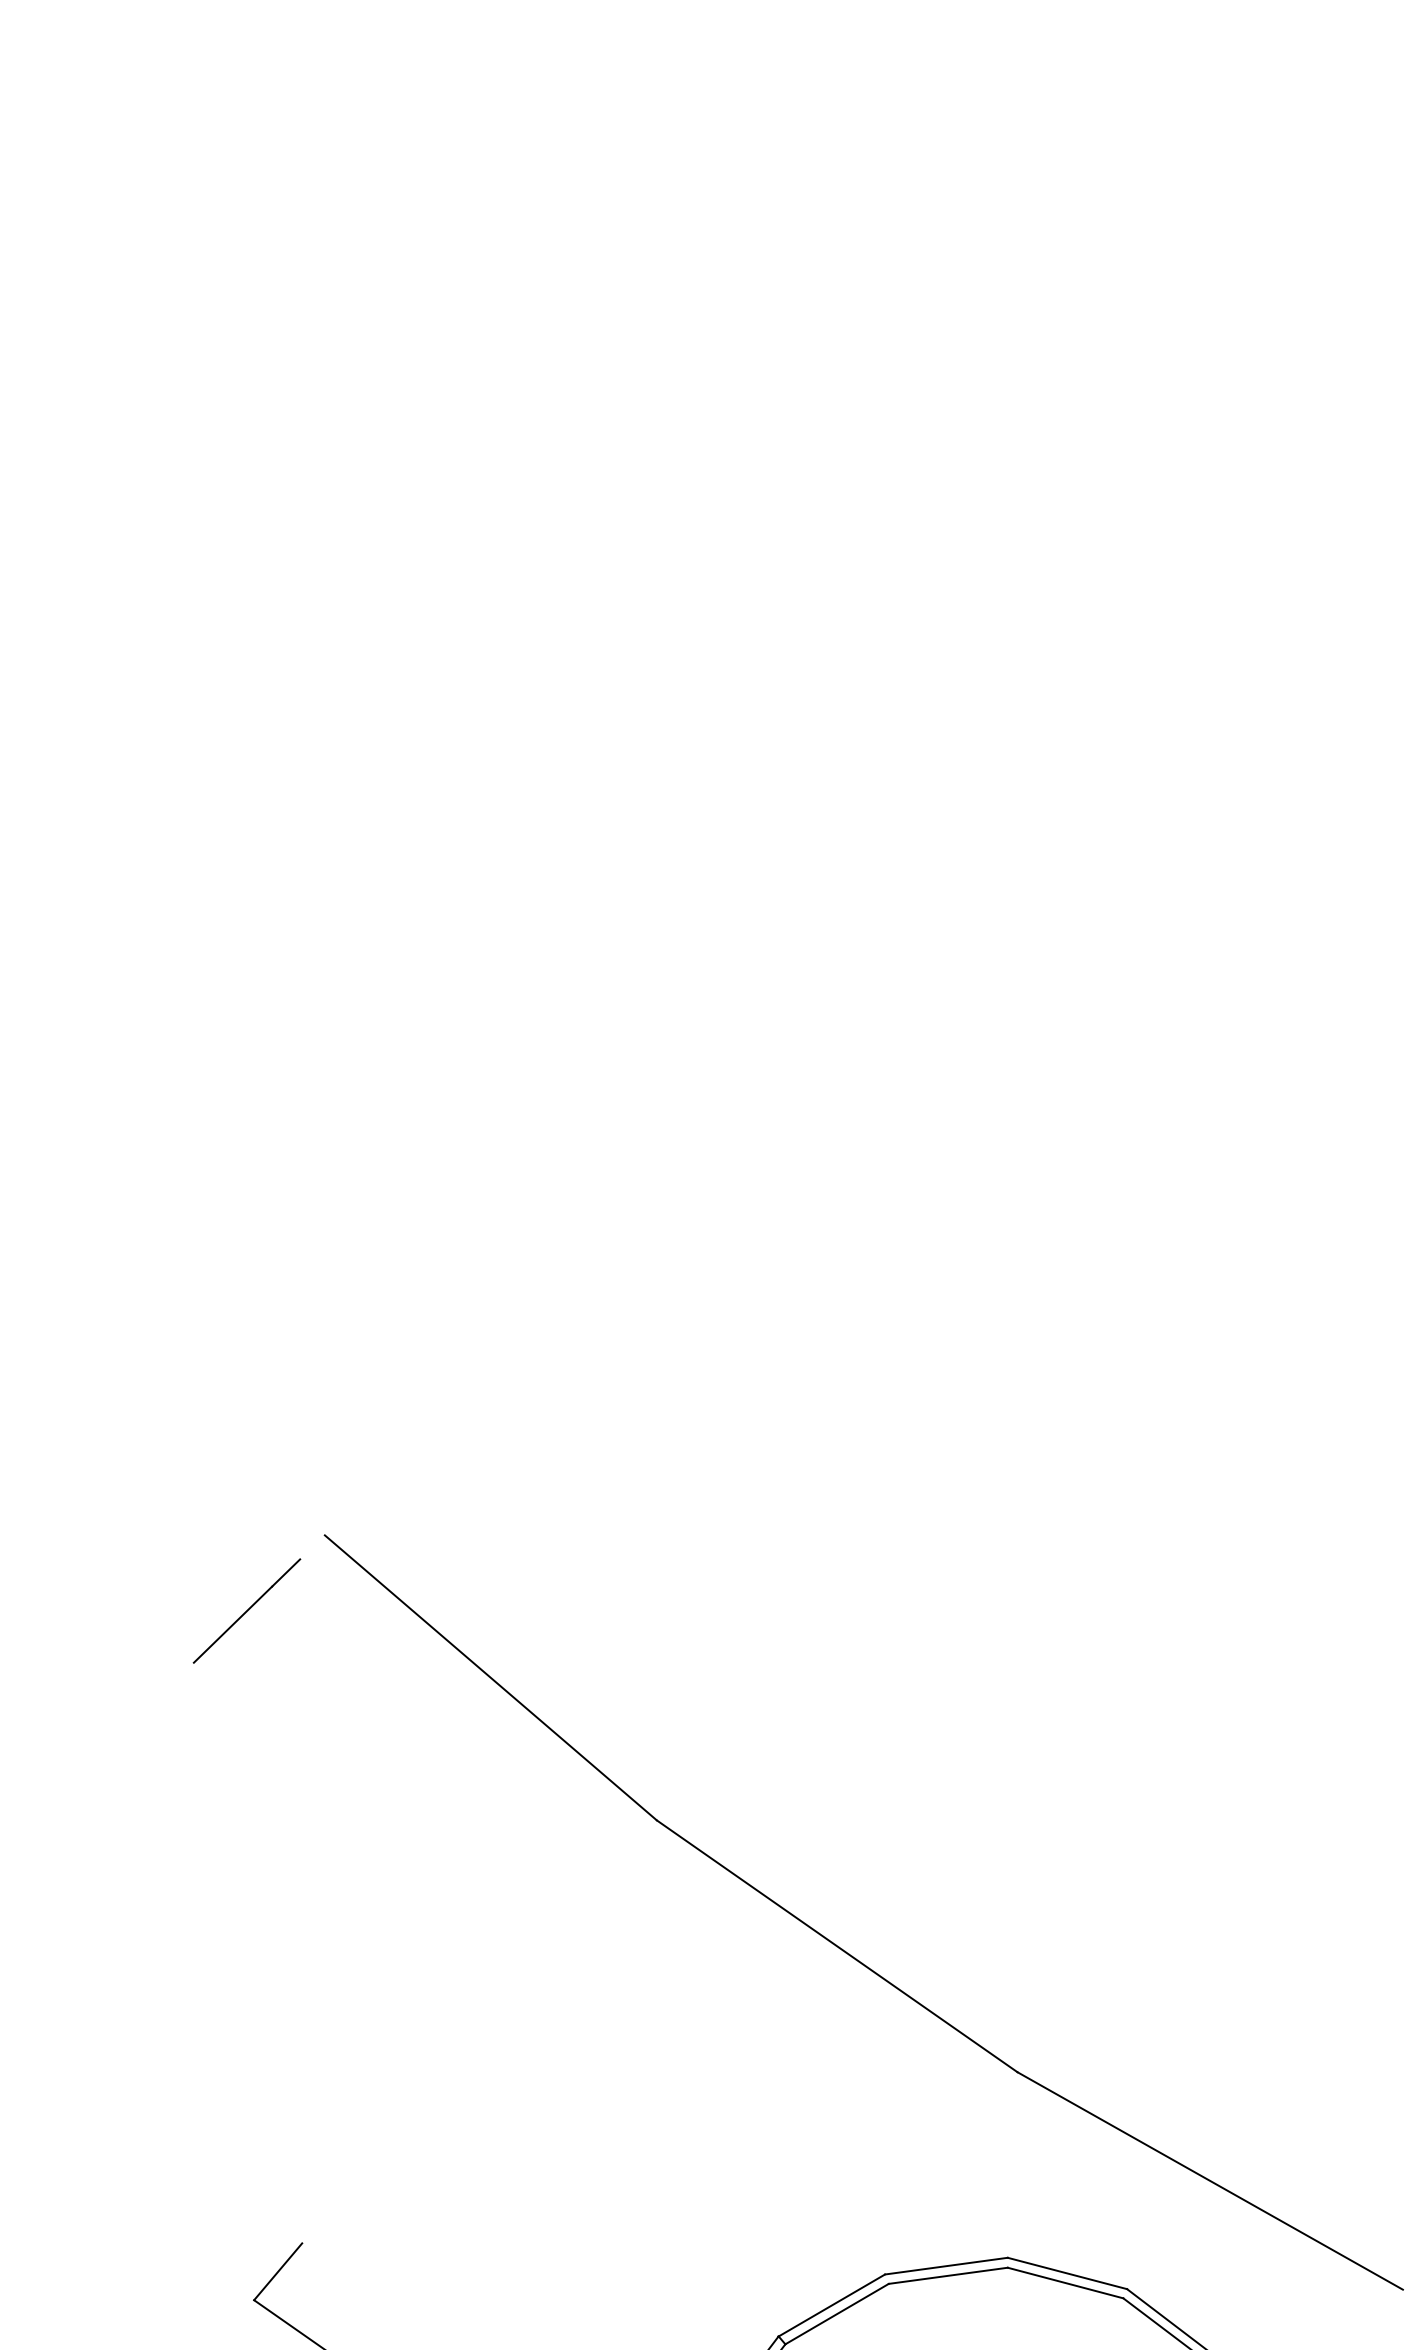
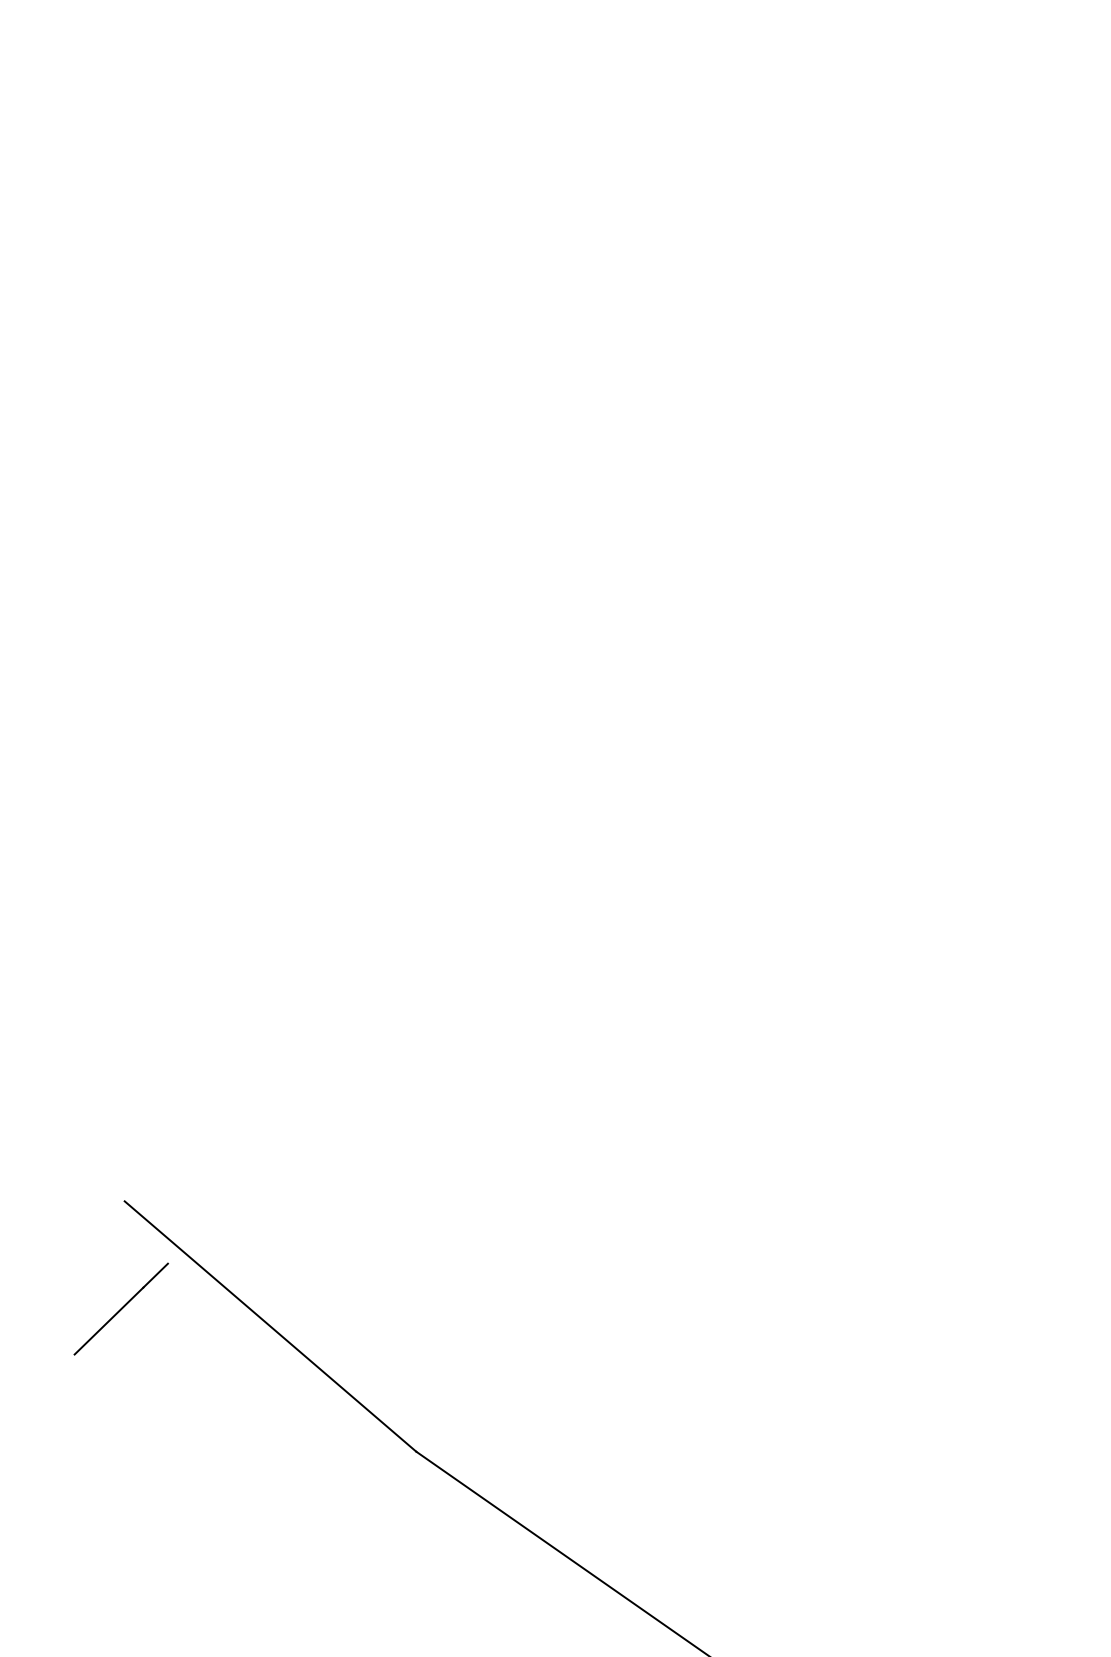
line: (246, 1610) -> (120, 1308), moved

